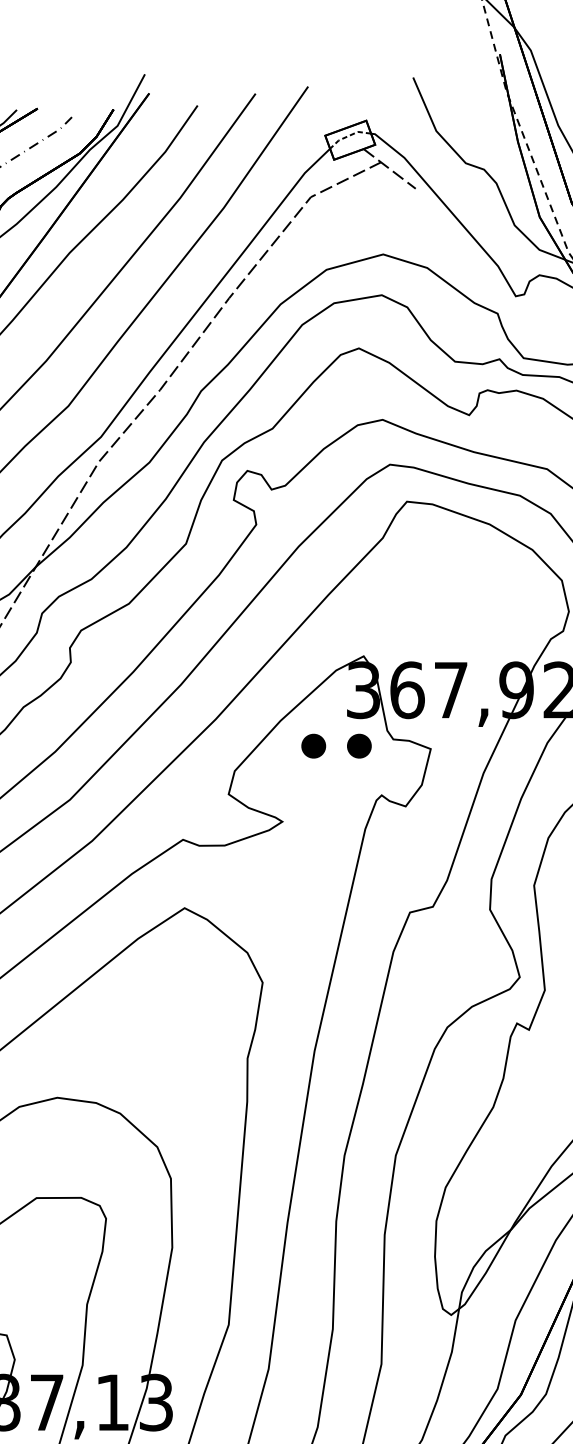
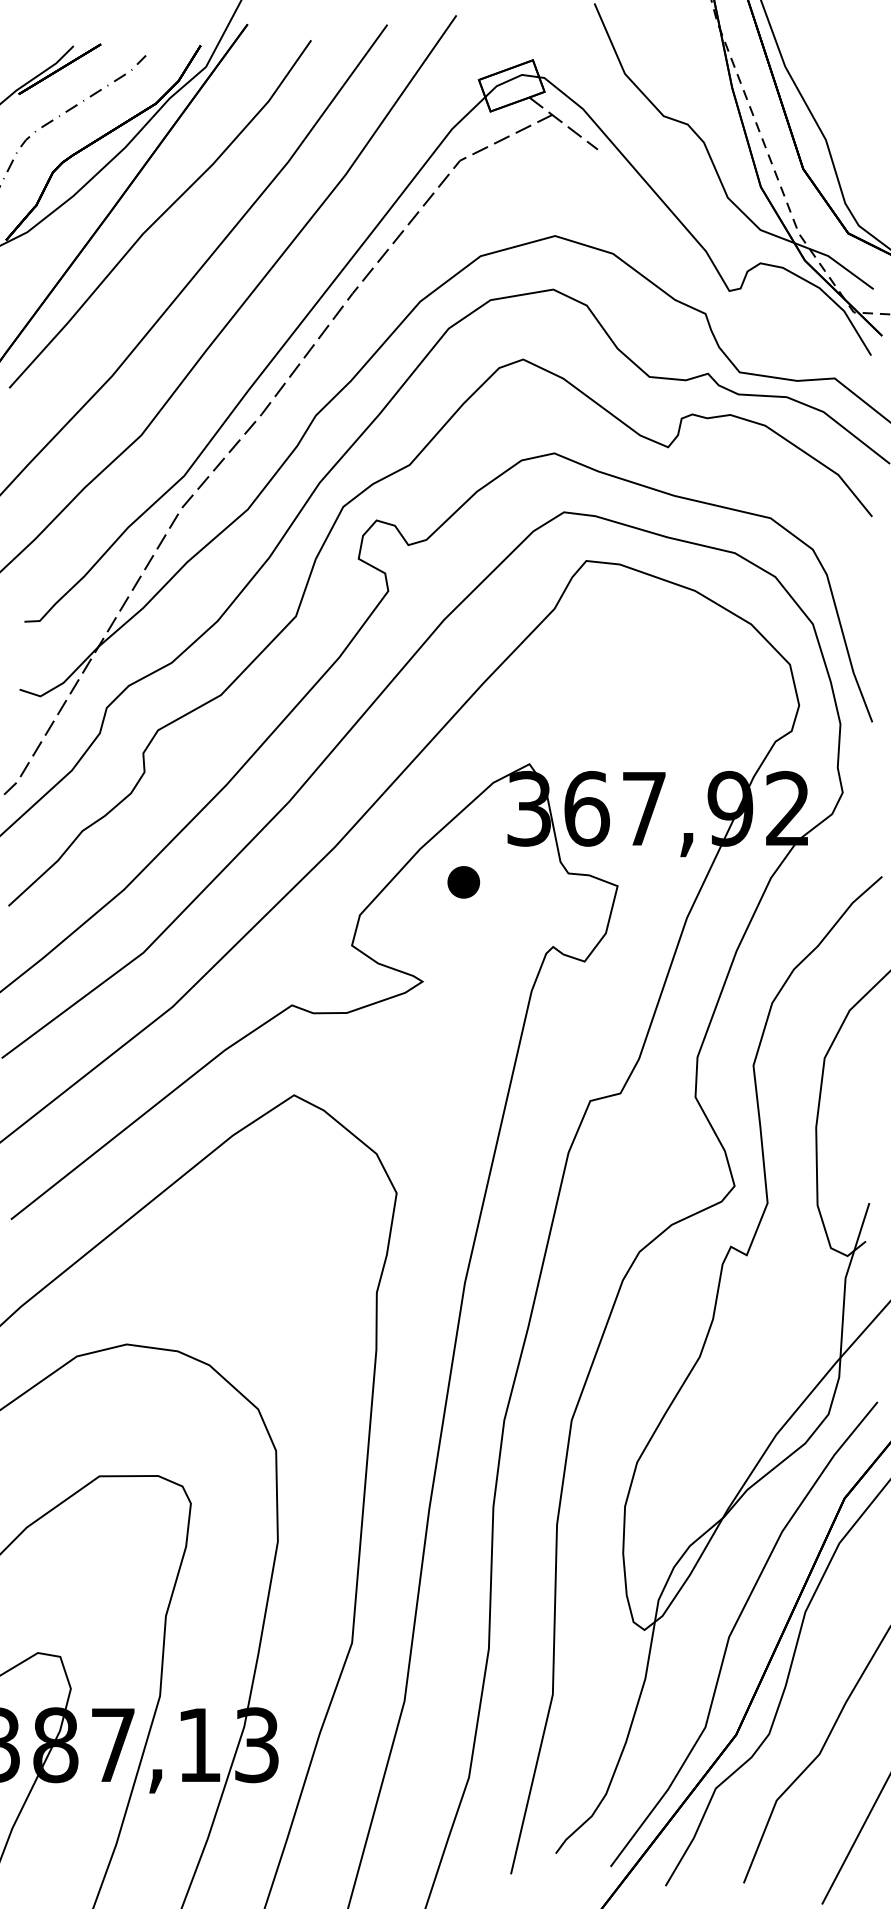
line: (349, 136) -> (510, 80), dashed -> solid
part: (359, 746) -> (523, 882), removed

